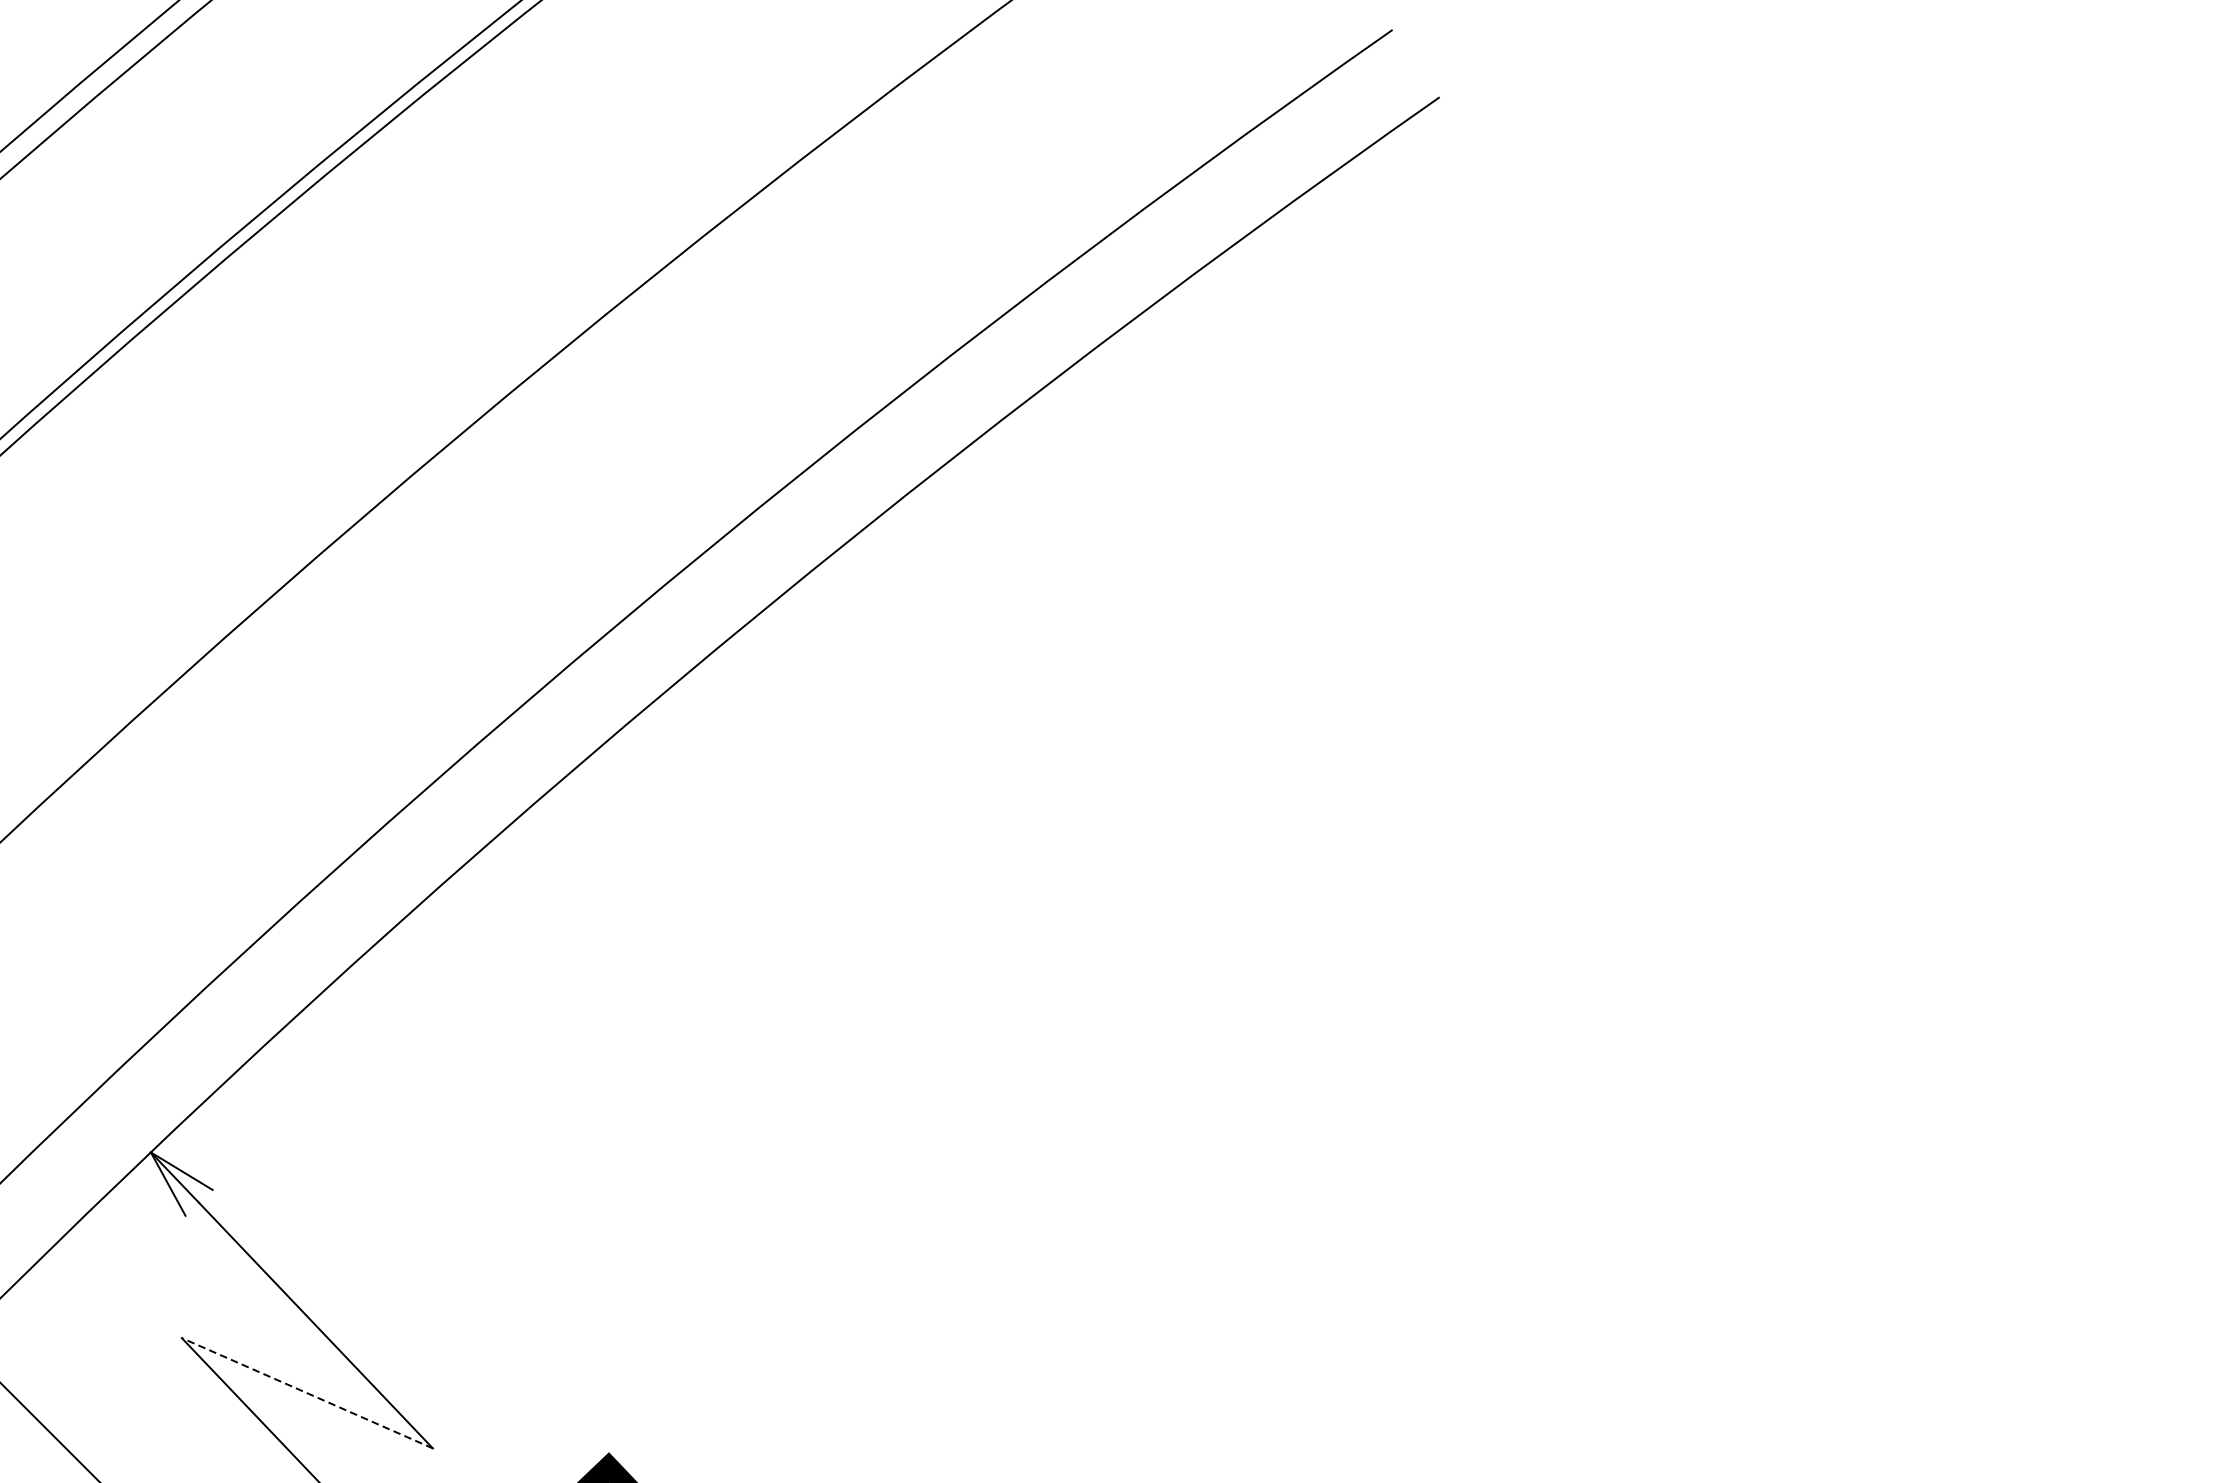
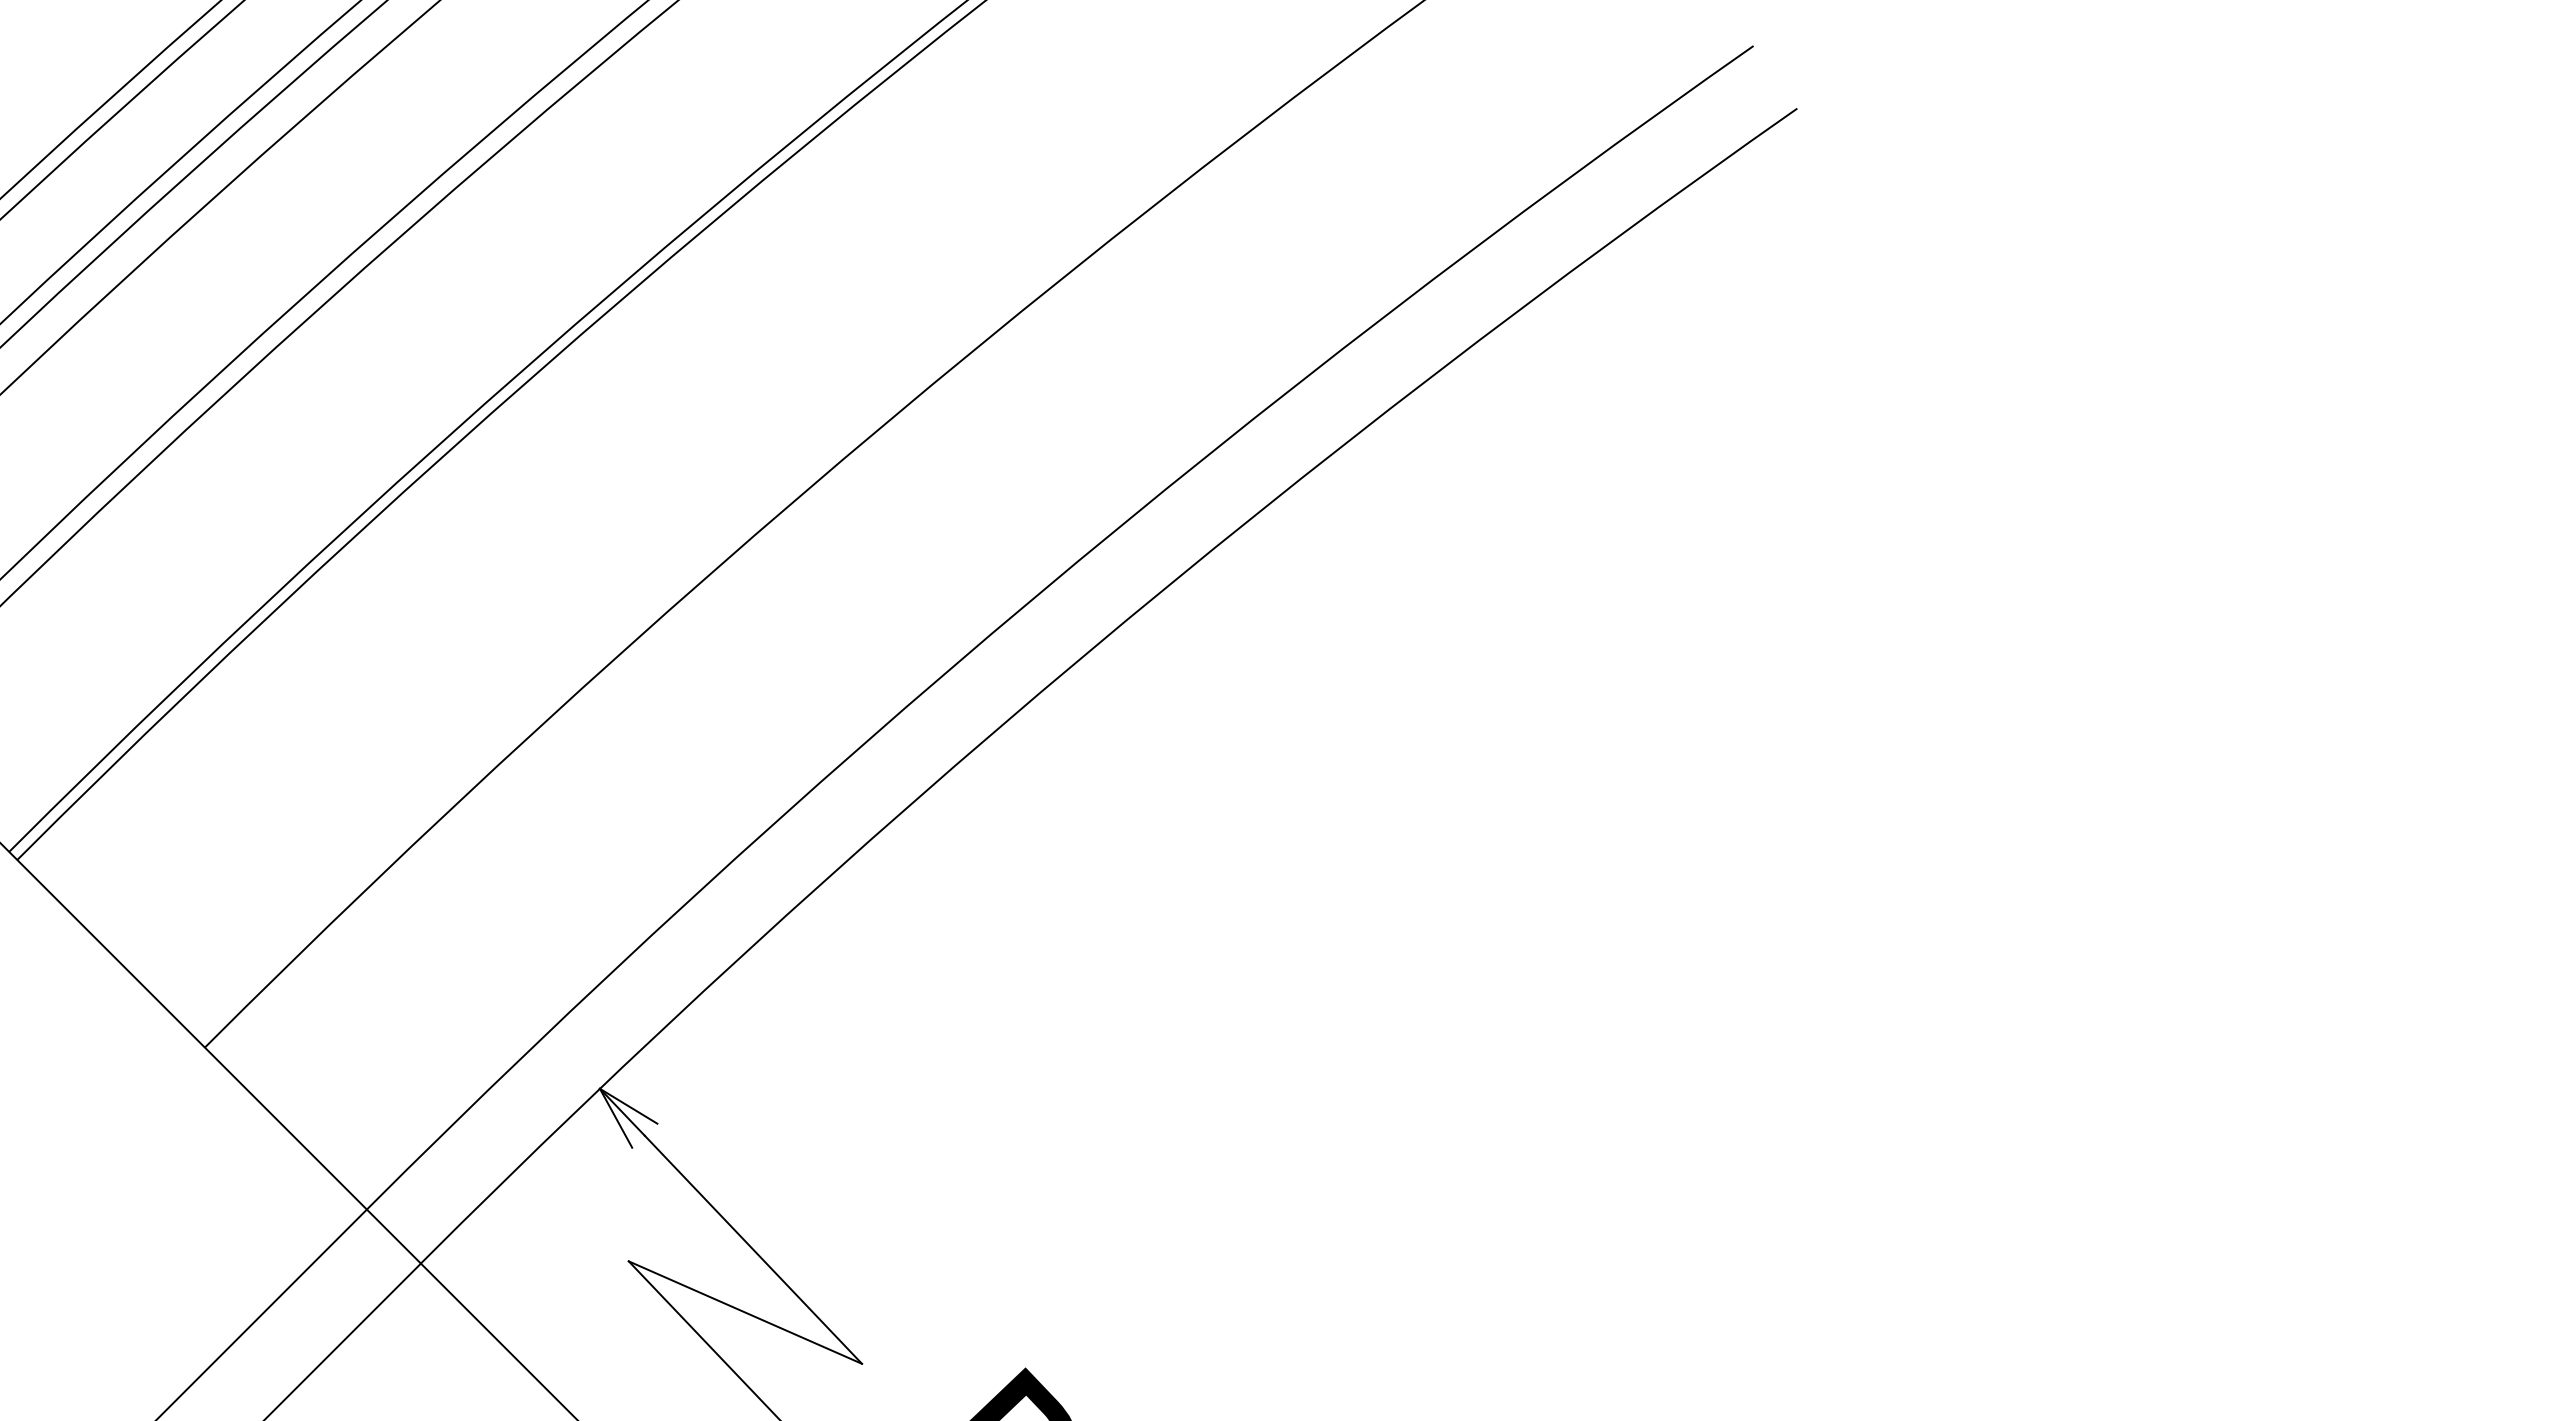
line: (306, 1393) -> (744, 1312), dashed -> solid

